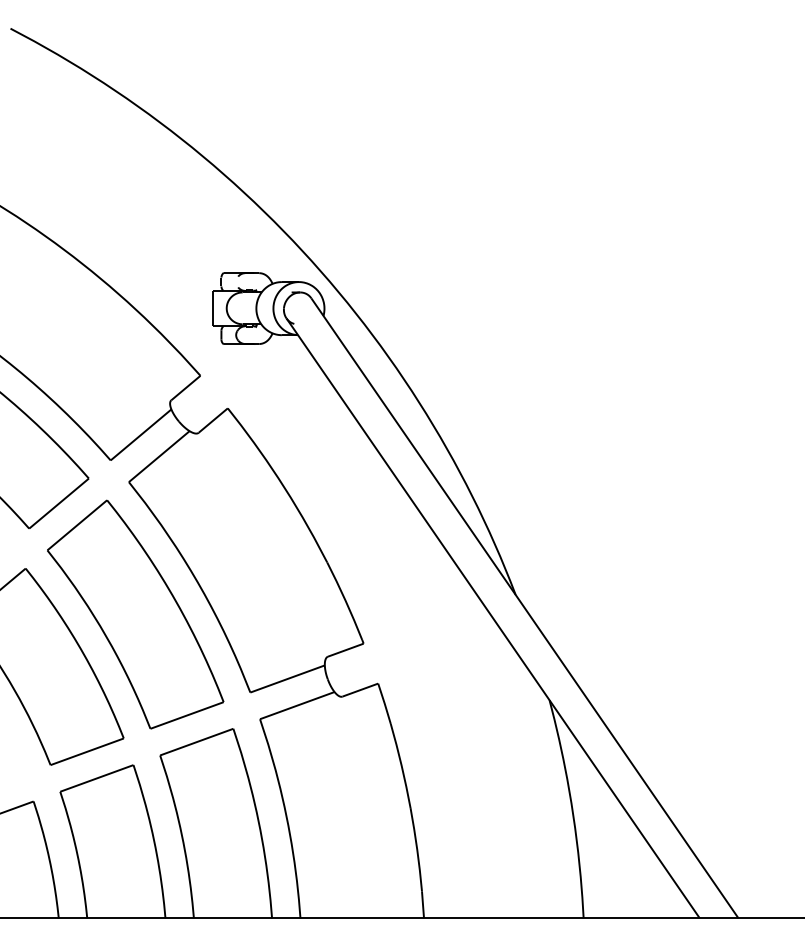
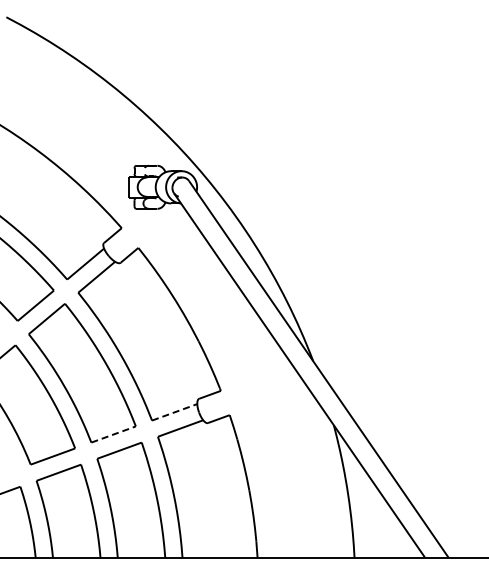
line: (288, 679) -> (175, 412), solid -> dashed
line: (186, 715) -> (113, 434), solid -> dashed

